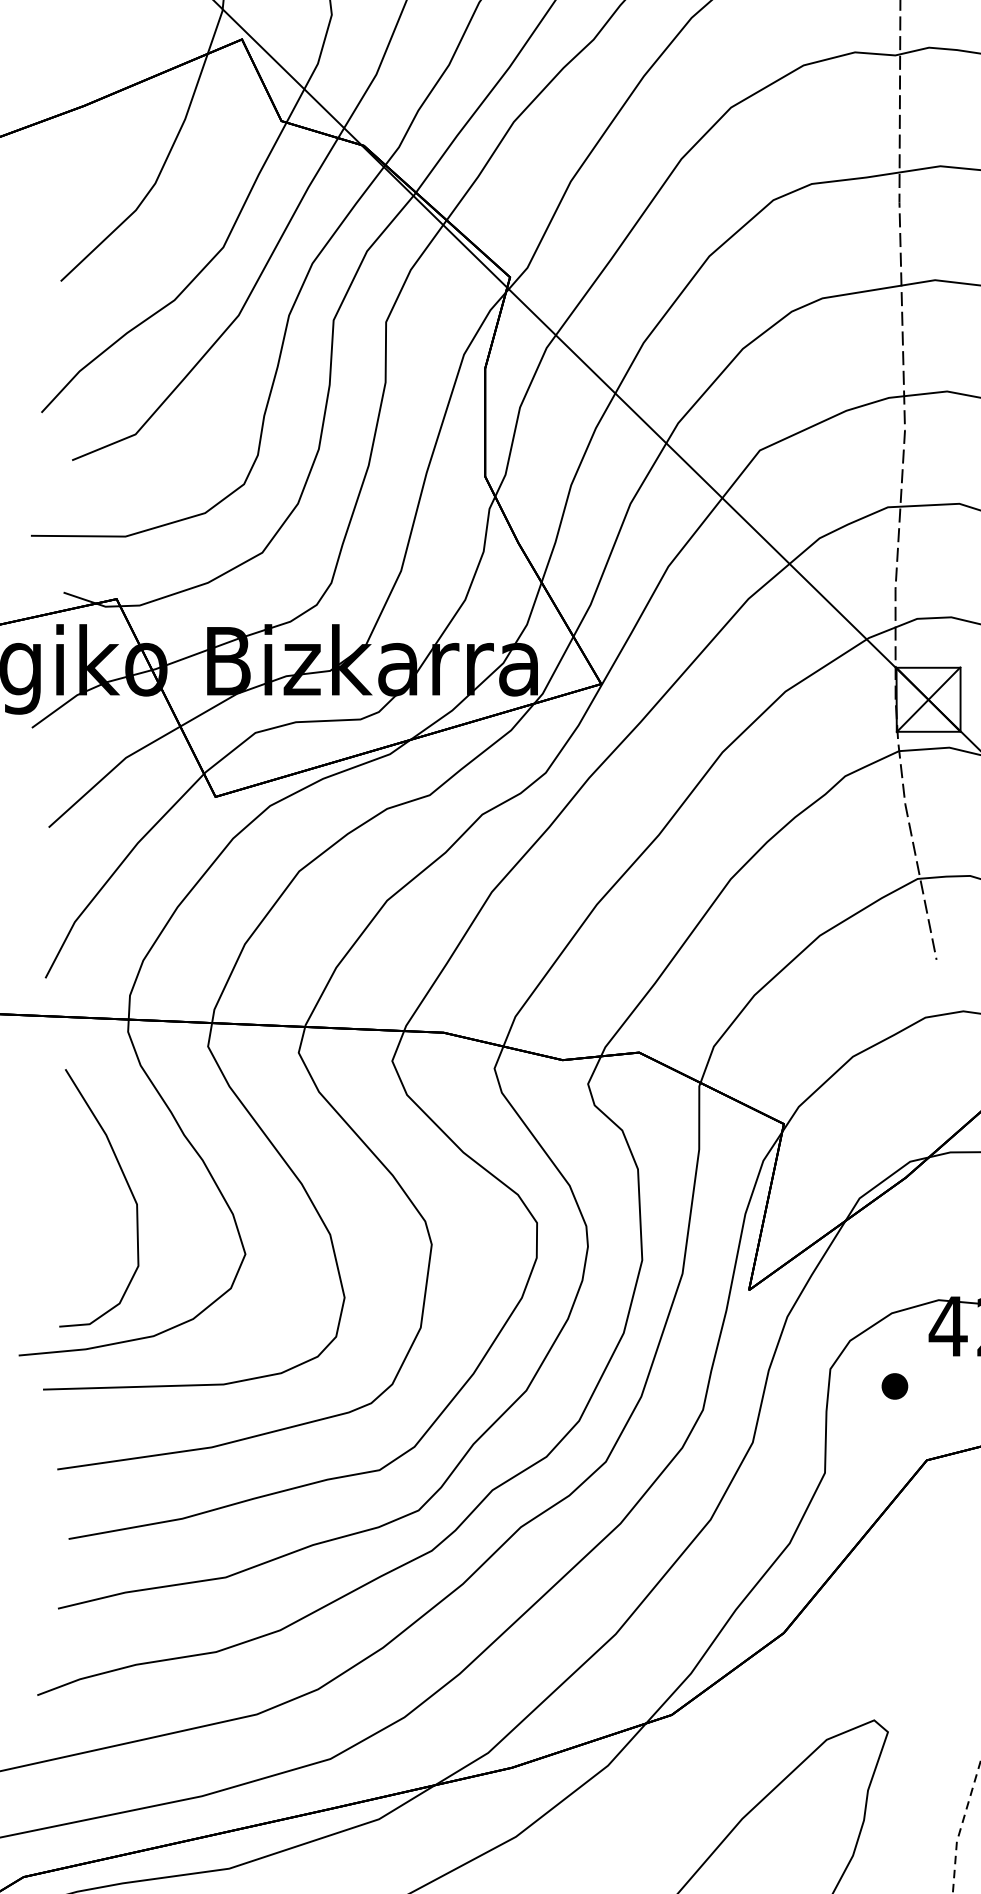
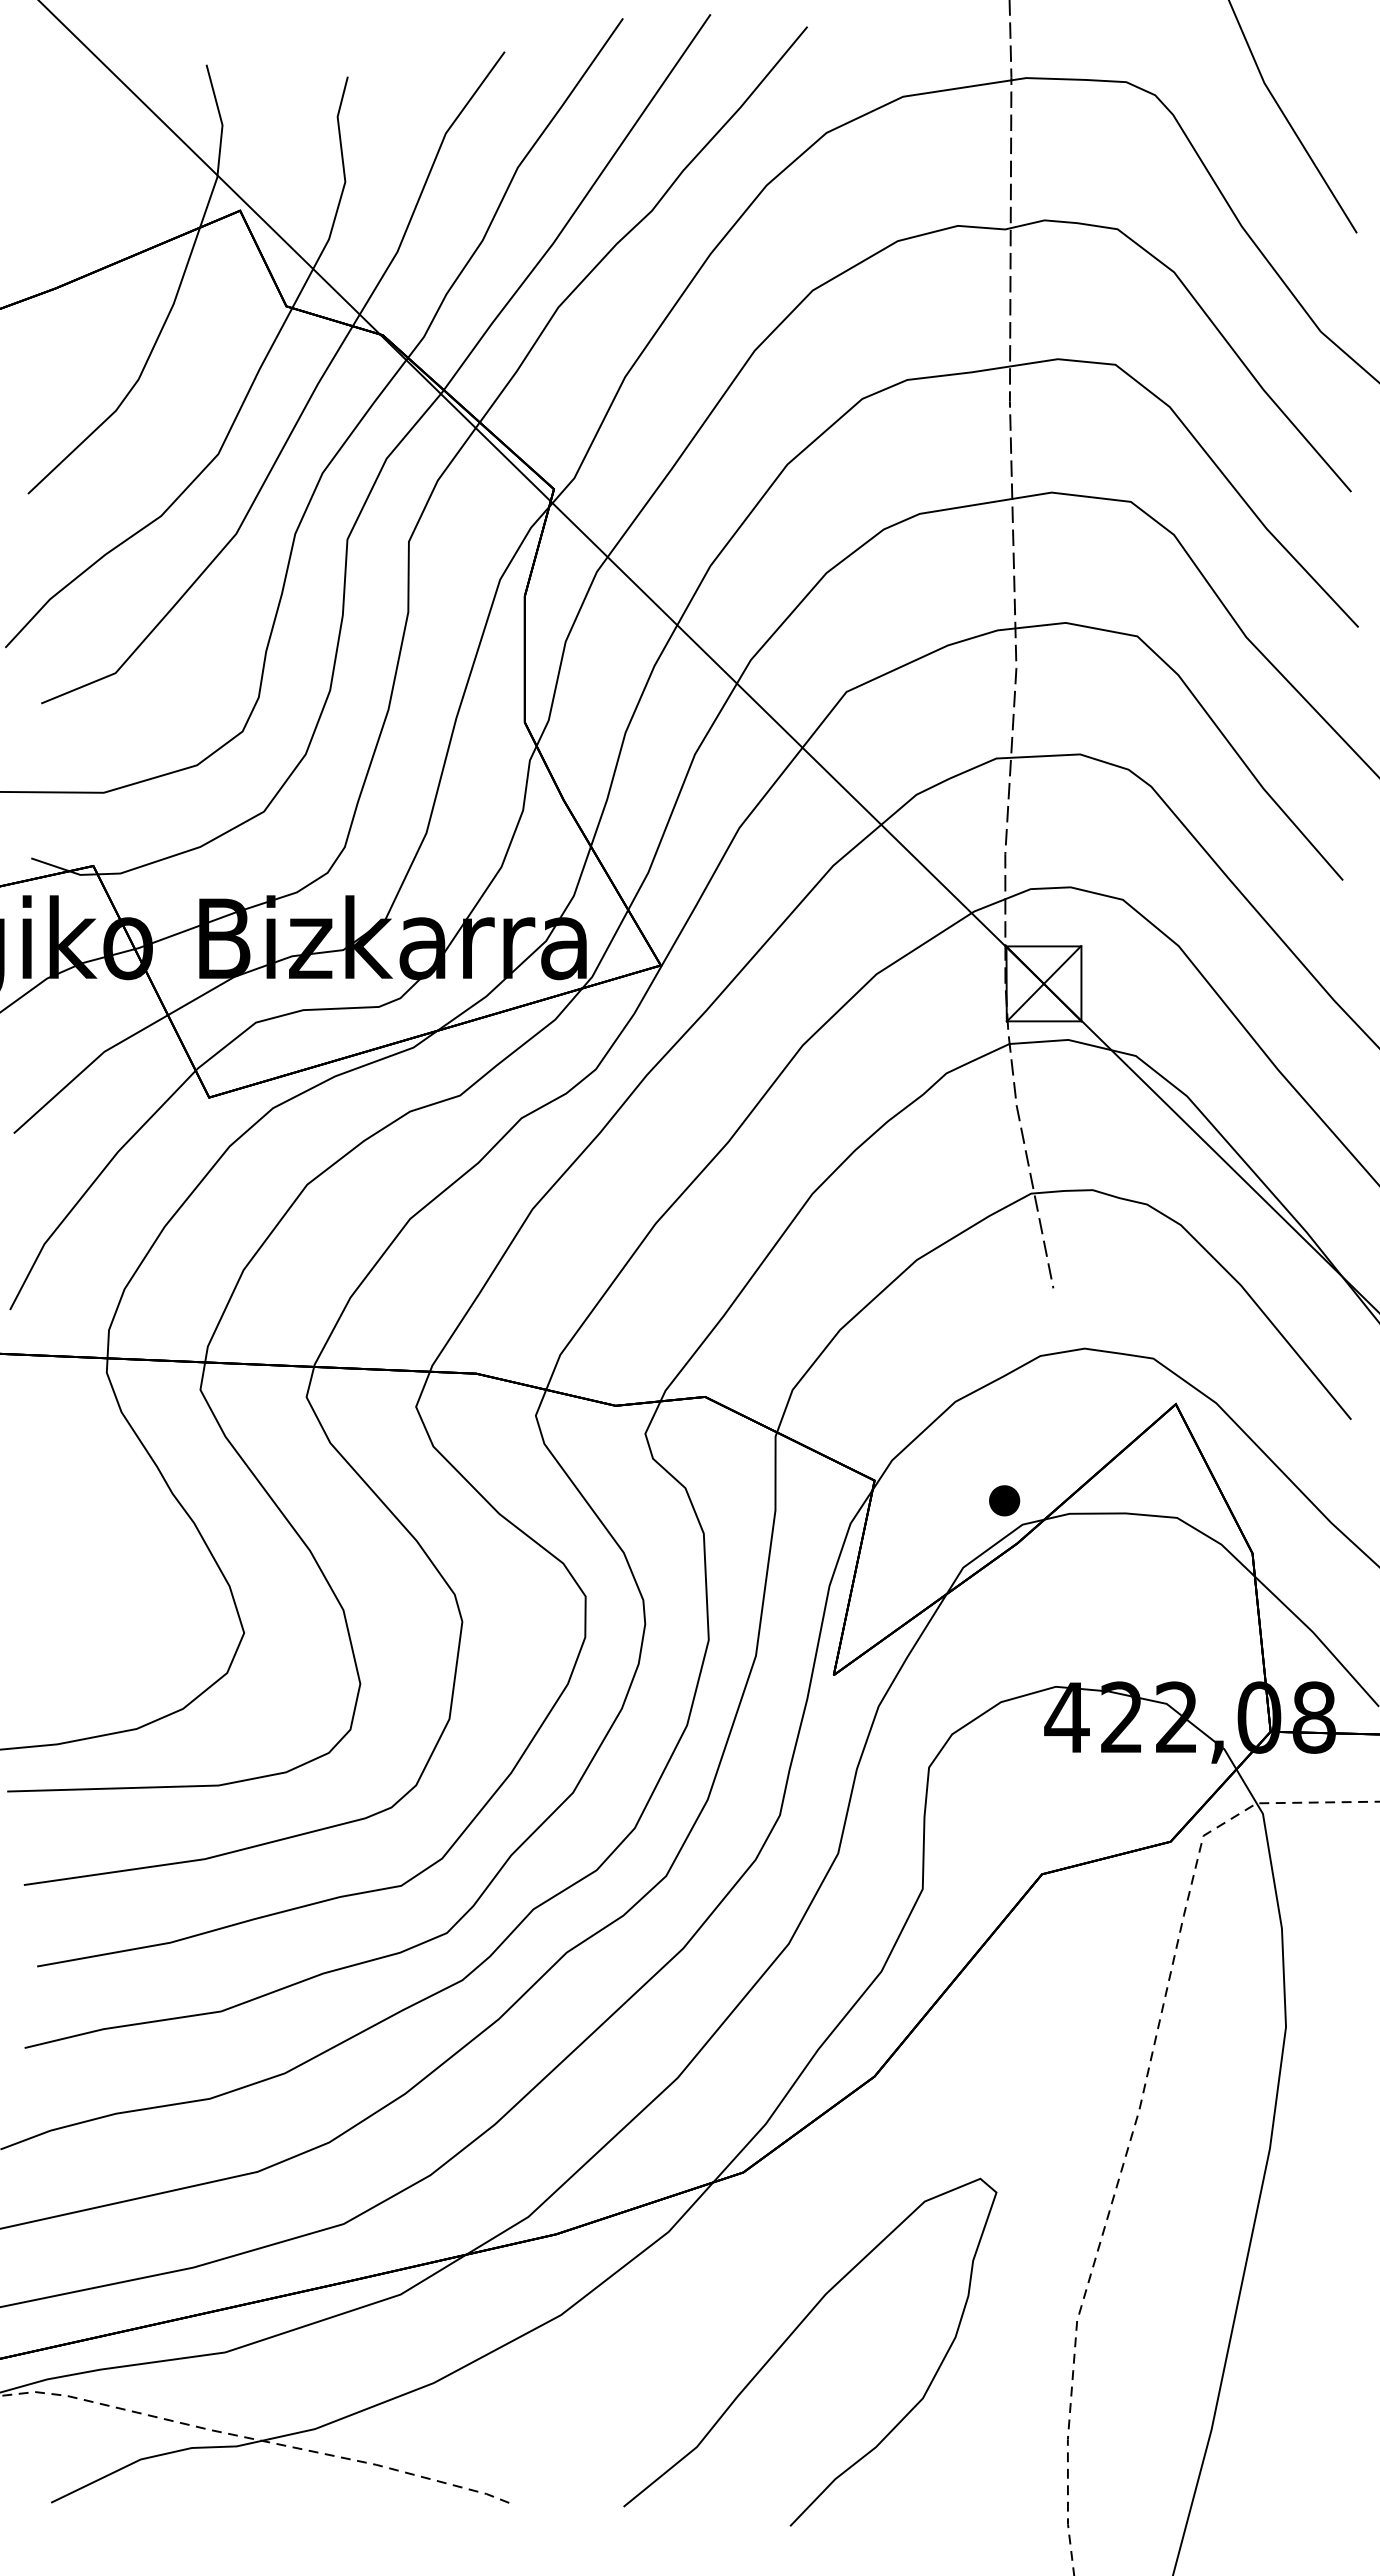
curve: (127, 1186) -> (106, 1553), removed
part: (894, 1386) -> (1004, 1500), moved

